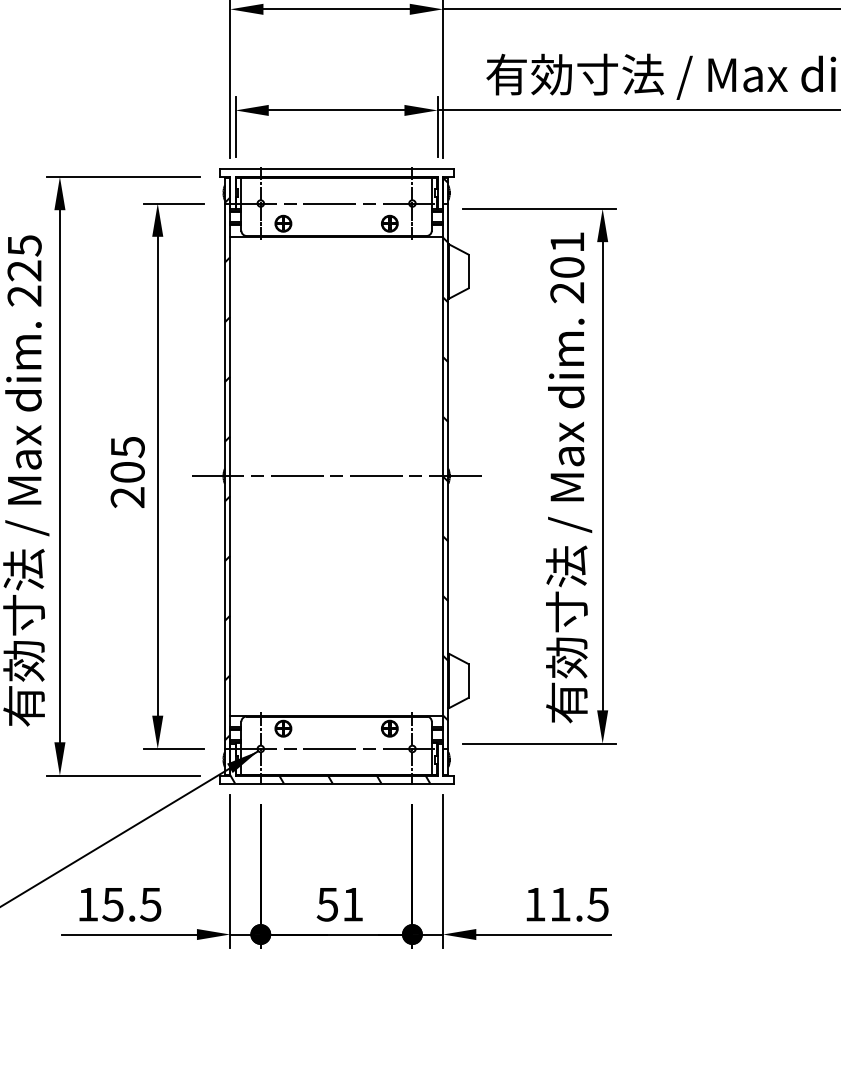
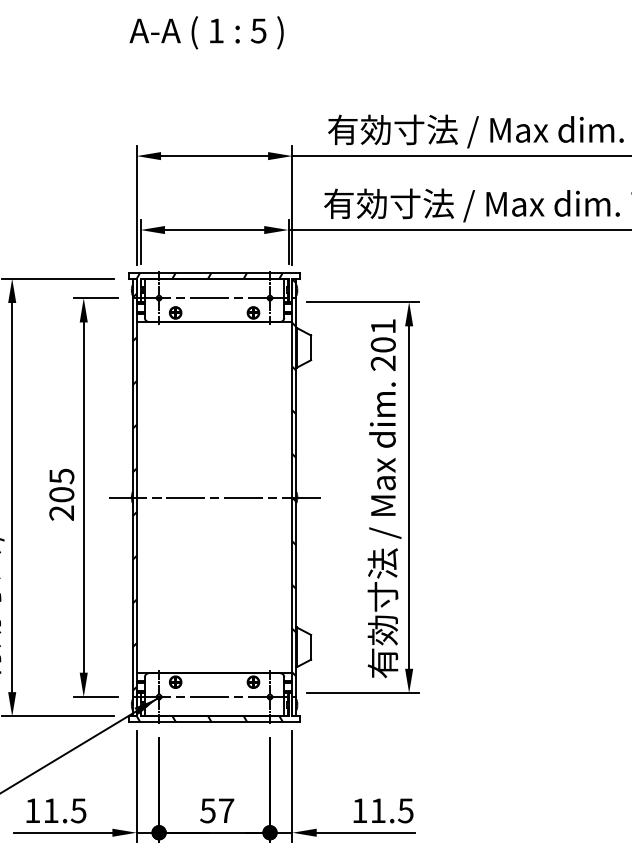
hatch: (329, 172) -> (209, 275), added
text: (112, 904) -> (50, 810), 15.5 -> 11.5
text: (352, 904) -> (226, 810), 51 -> 57

